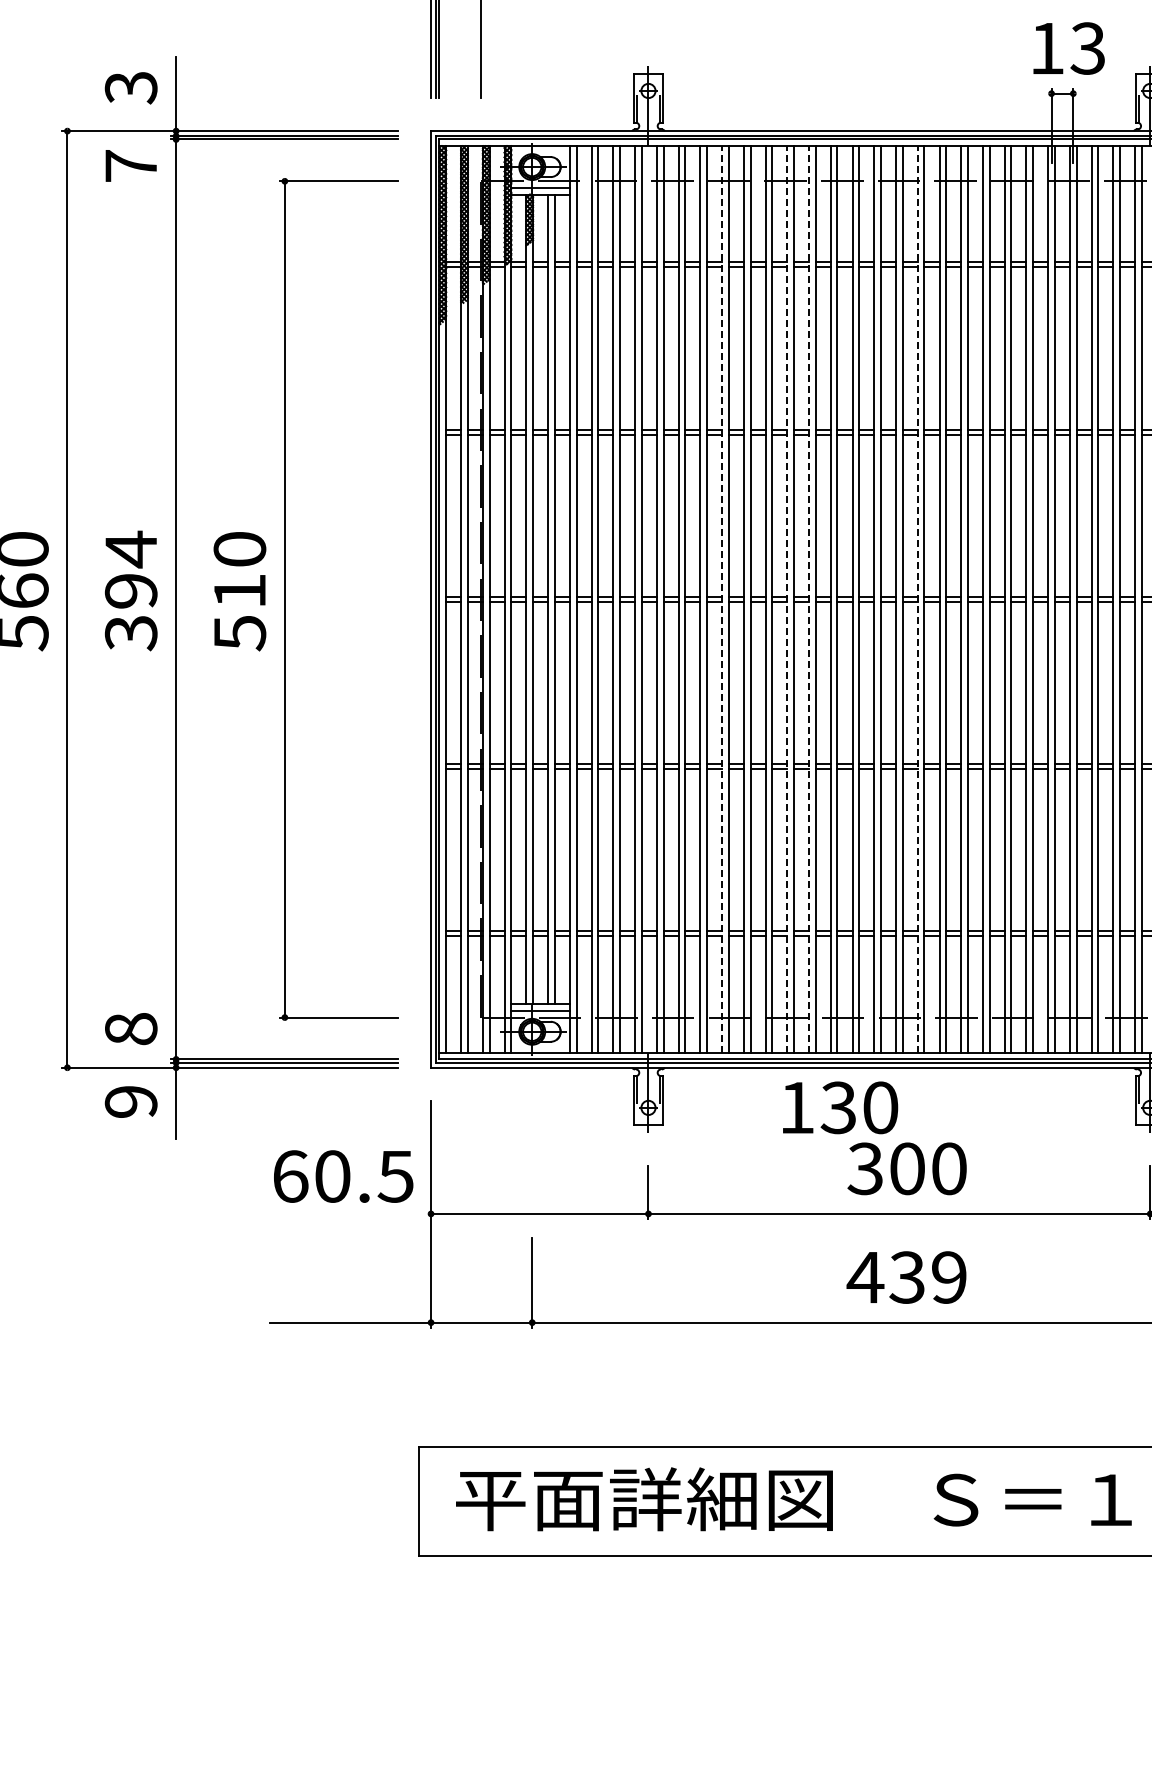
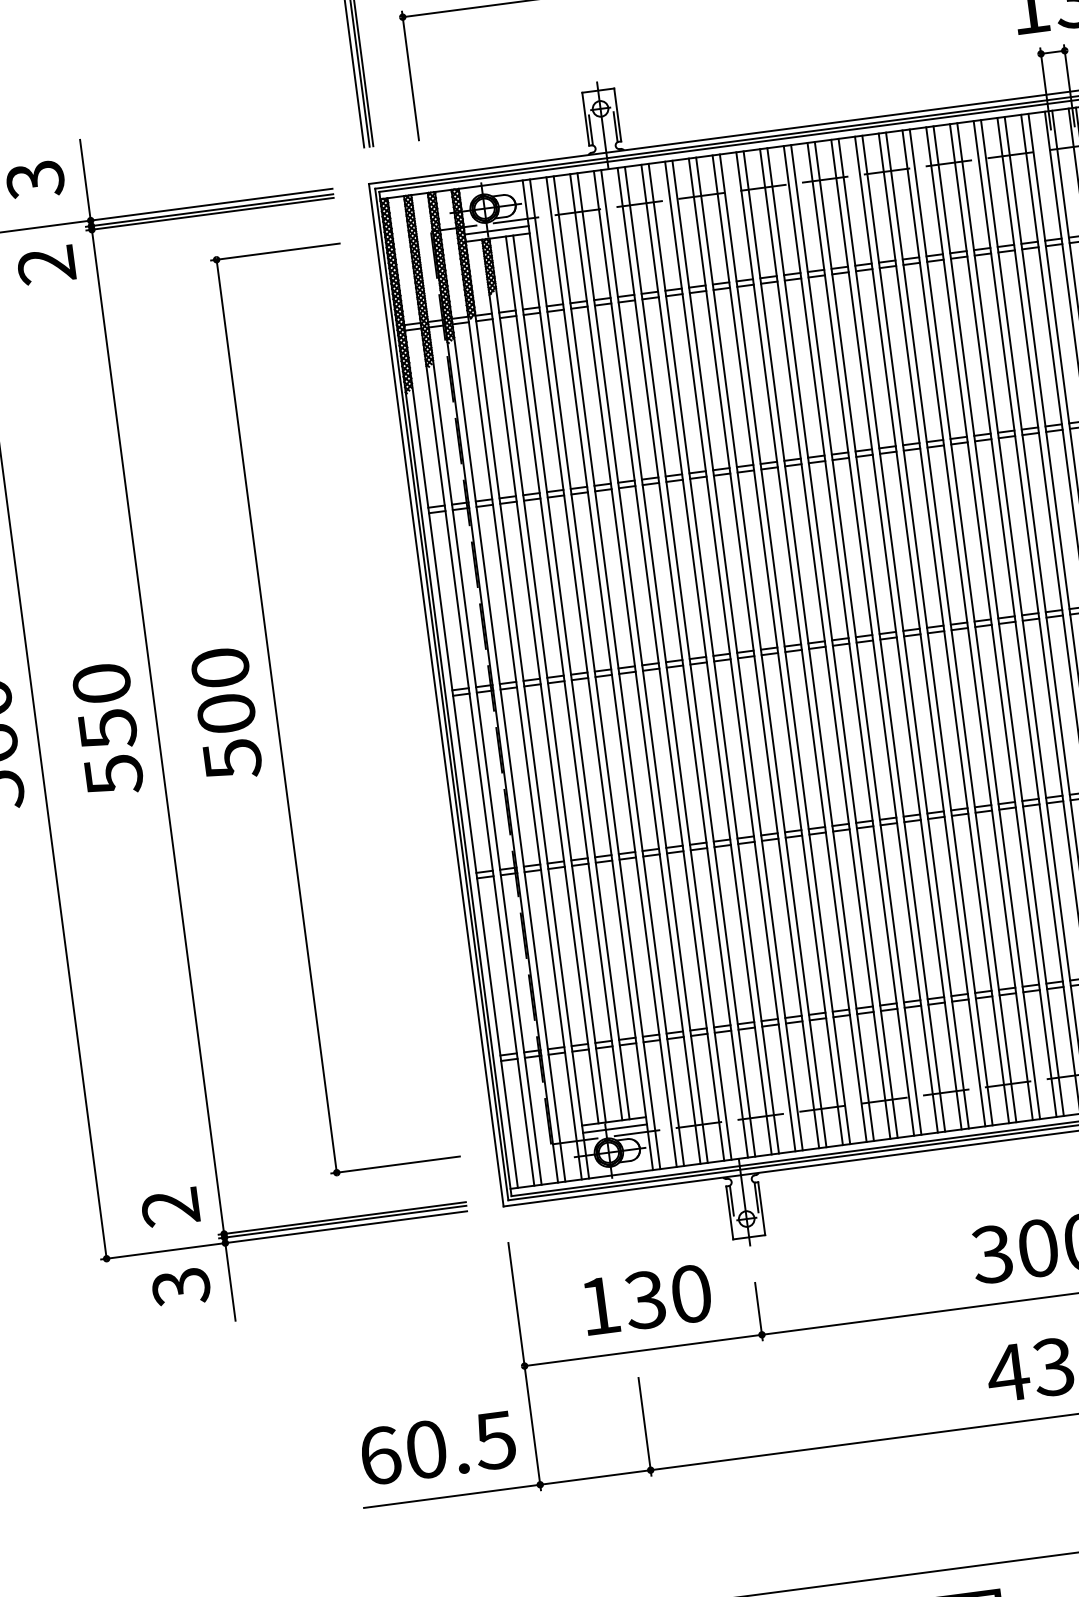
text: (130, 166) -> (45, 265), 7 -> 2
text: (130, 590) -> (106, 728), 394 -> 550
text: (239, 590) -> (225, 712), 510 -> 500
line: (722, 598) -> (754, 652), dashed -> solid
line: (787, 598) -> (825, 642), dashed -> solid
line: (809, 598) -> (849, 639), dashed -> solid
line: (917, 598) -> (967, 624), dashed -> solid
text: (130, 1029) -> (170, 1207), 8 -> 2
text: (131, 1102) -> (181, 1287), 9 -> 3
text: (840, 1107) -> (647, 1299), moved
text: (343, 1176) -> (438, 1448), moved

